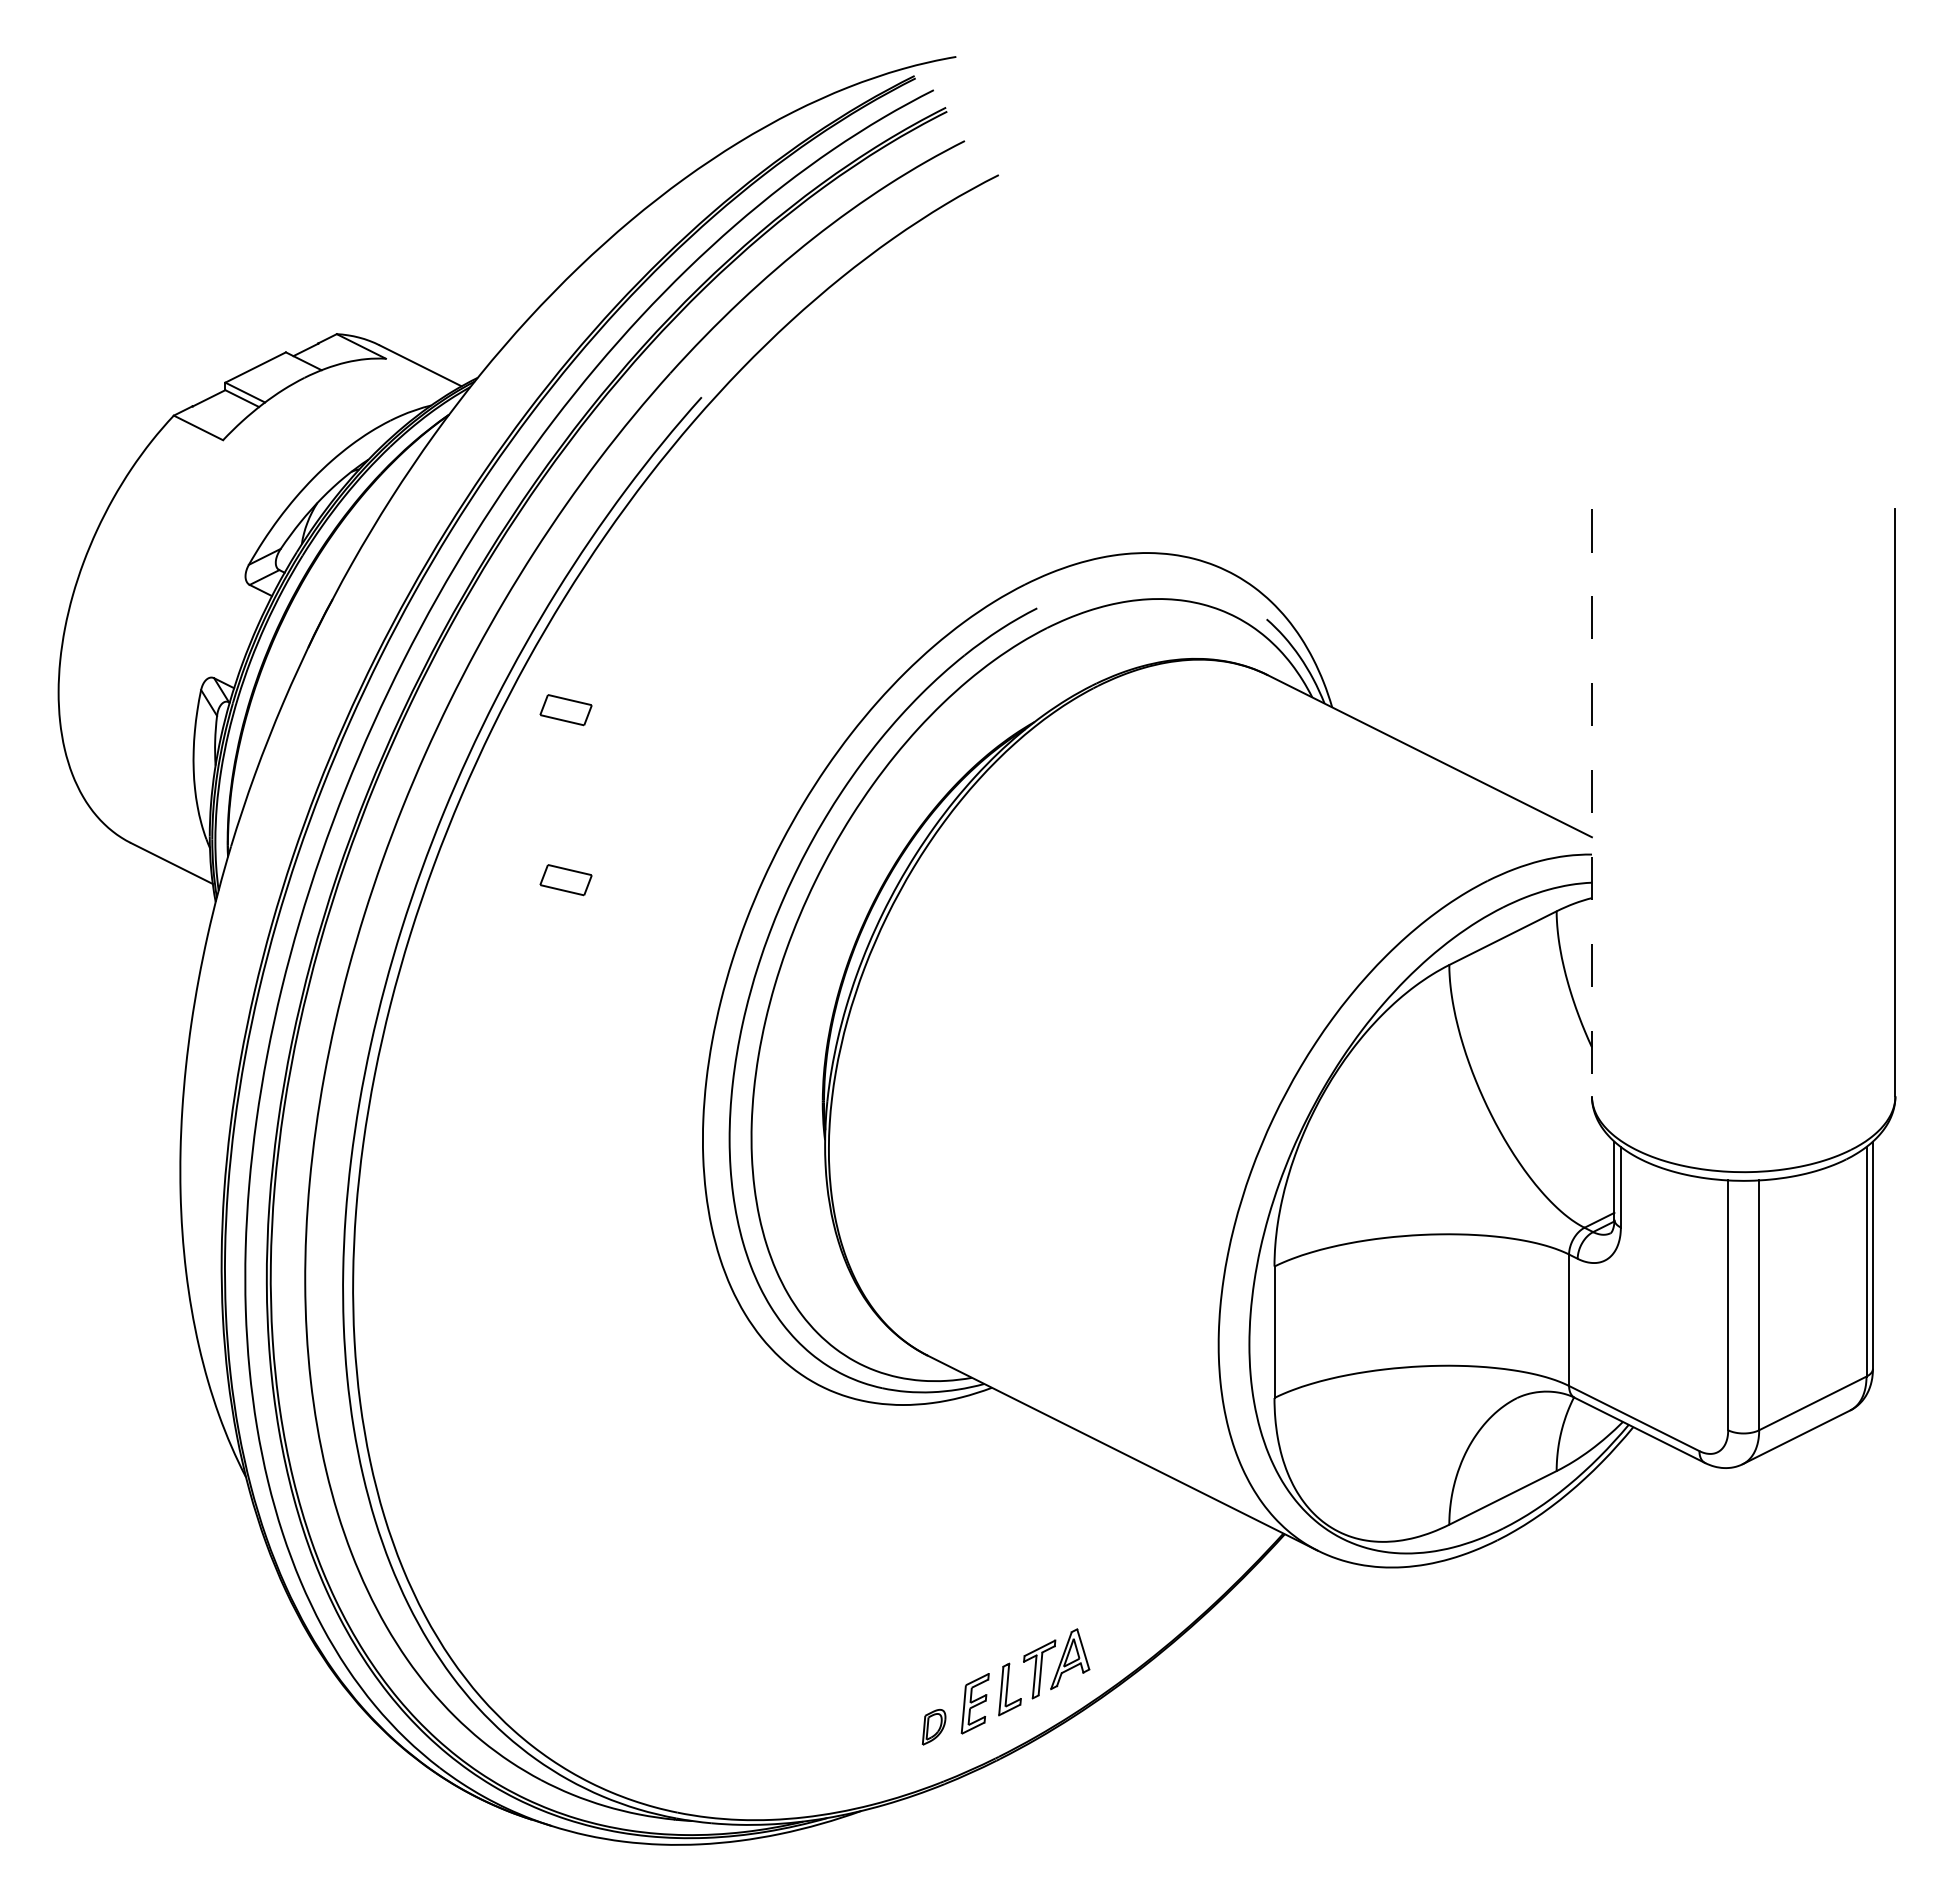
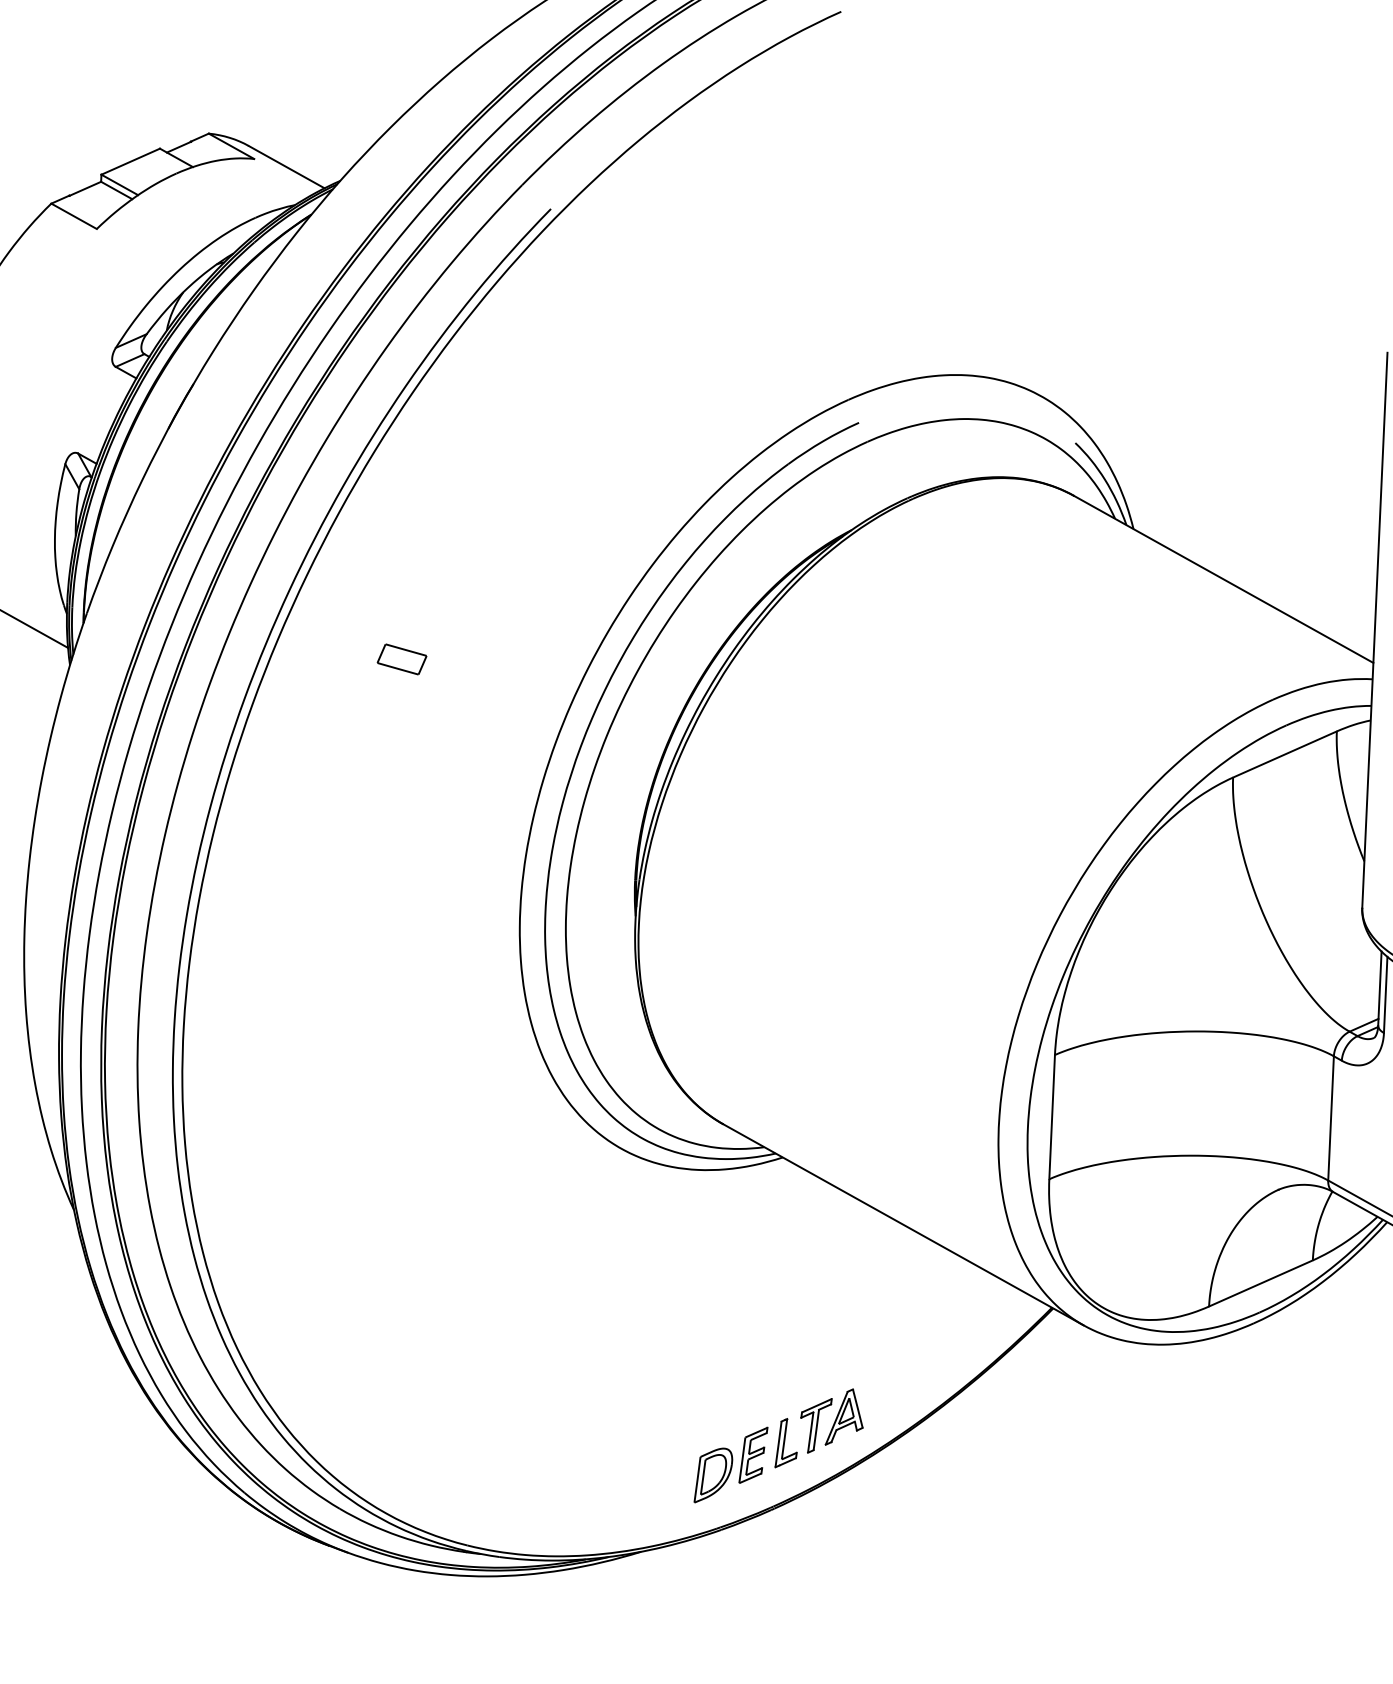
part: (565, 710) -> (408, 499), removed
line: (1591, 802) -> (1374, 630), dashed -> solid
part: (933, 1727) -> (712, 1475), size x1.67

